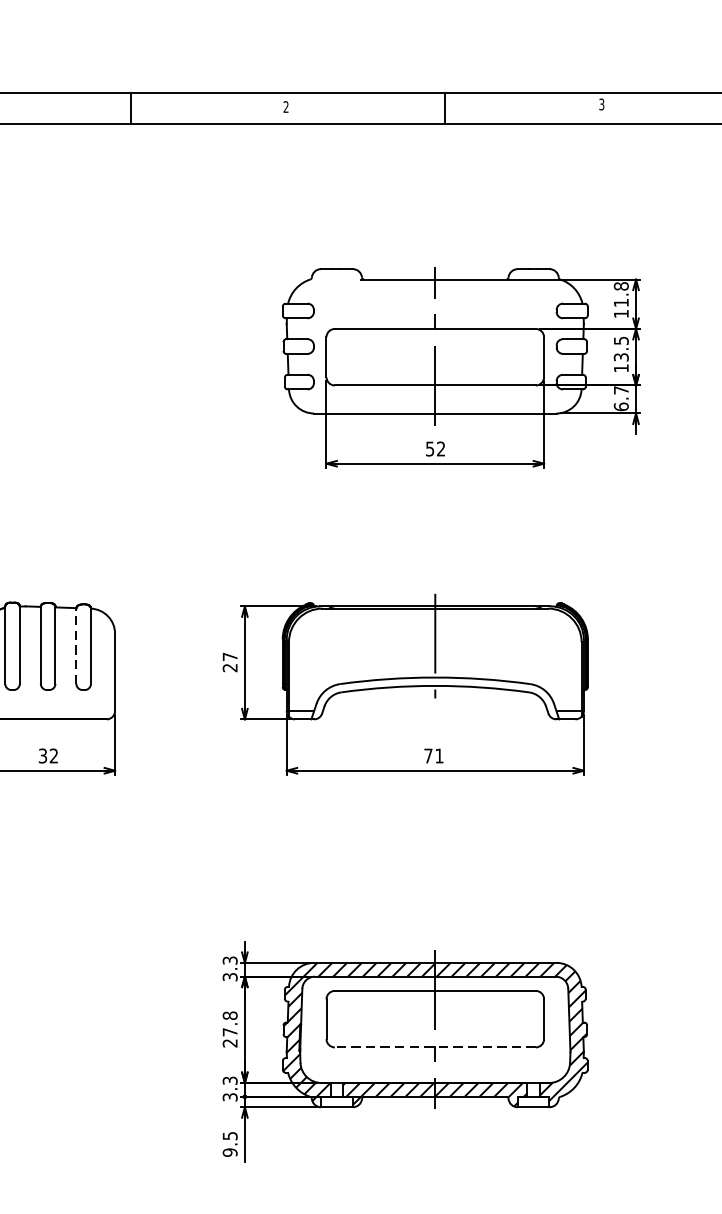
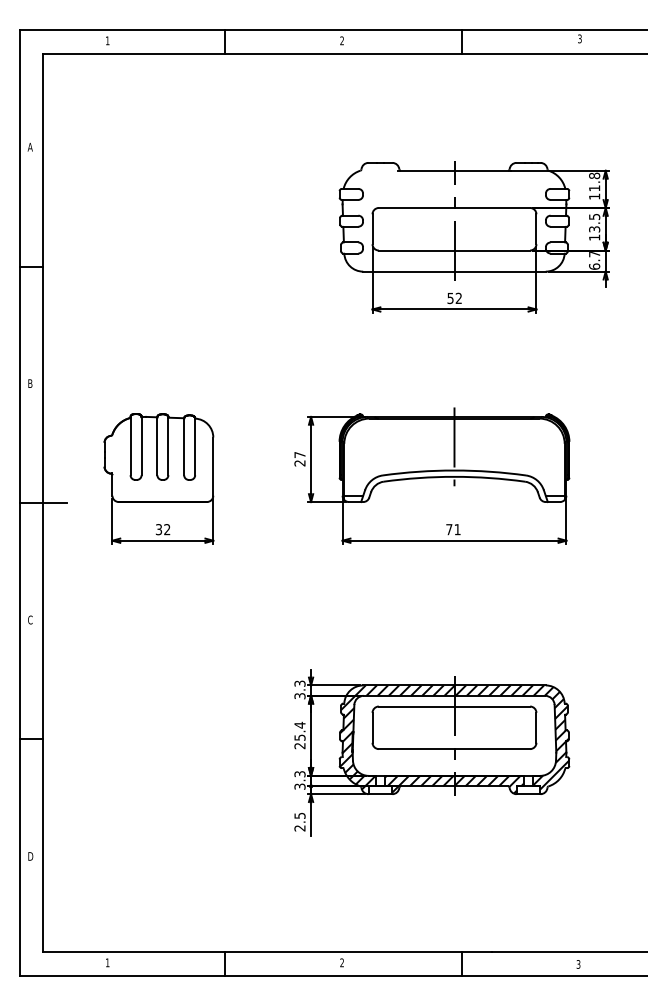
line: (76, 645) -> (184, 446), dashed -> solid
text: (229, 1022) -> (299, 730), 27.8 -> 25.4
line: (435, 1047) -> (454, 749), dashed -> solid
text: (229, 1152) -> (299, 828), 9.5 -> 2.5

